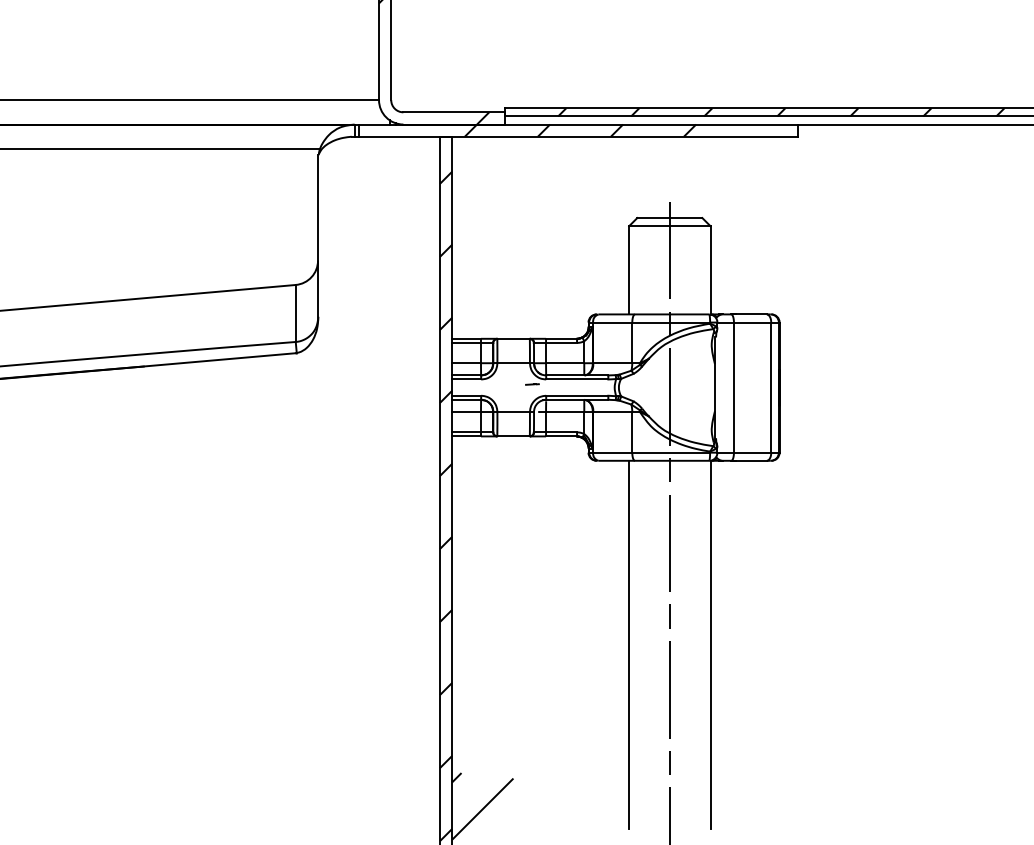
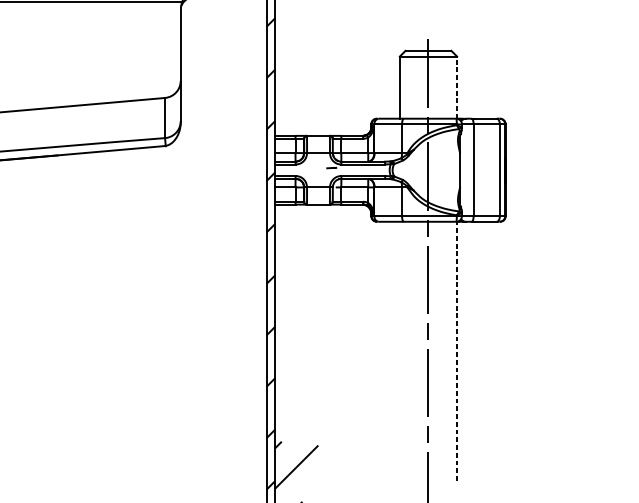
line: (710, 269) -> (457, 87), solid -> dashed
line: (629, 644) -> (400, 351), removed
line: (710, 644) -> (457, 351), solid -> dashed

